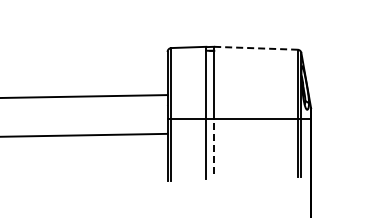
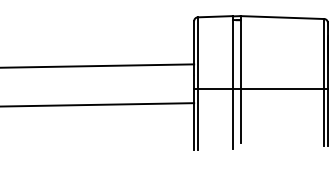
line: (255, 48) -> (282, 17), dashed -> solid
line: (214, 146) -> (241, 115), dashed -> solid

